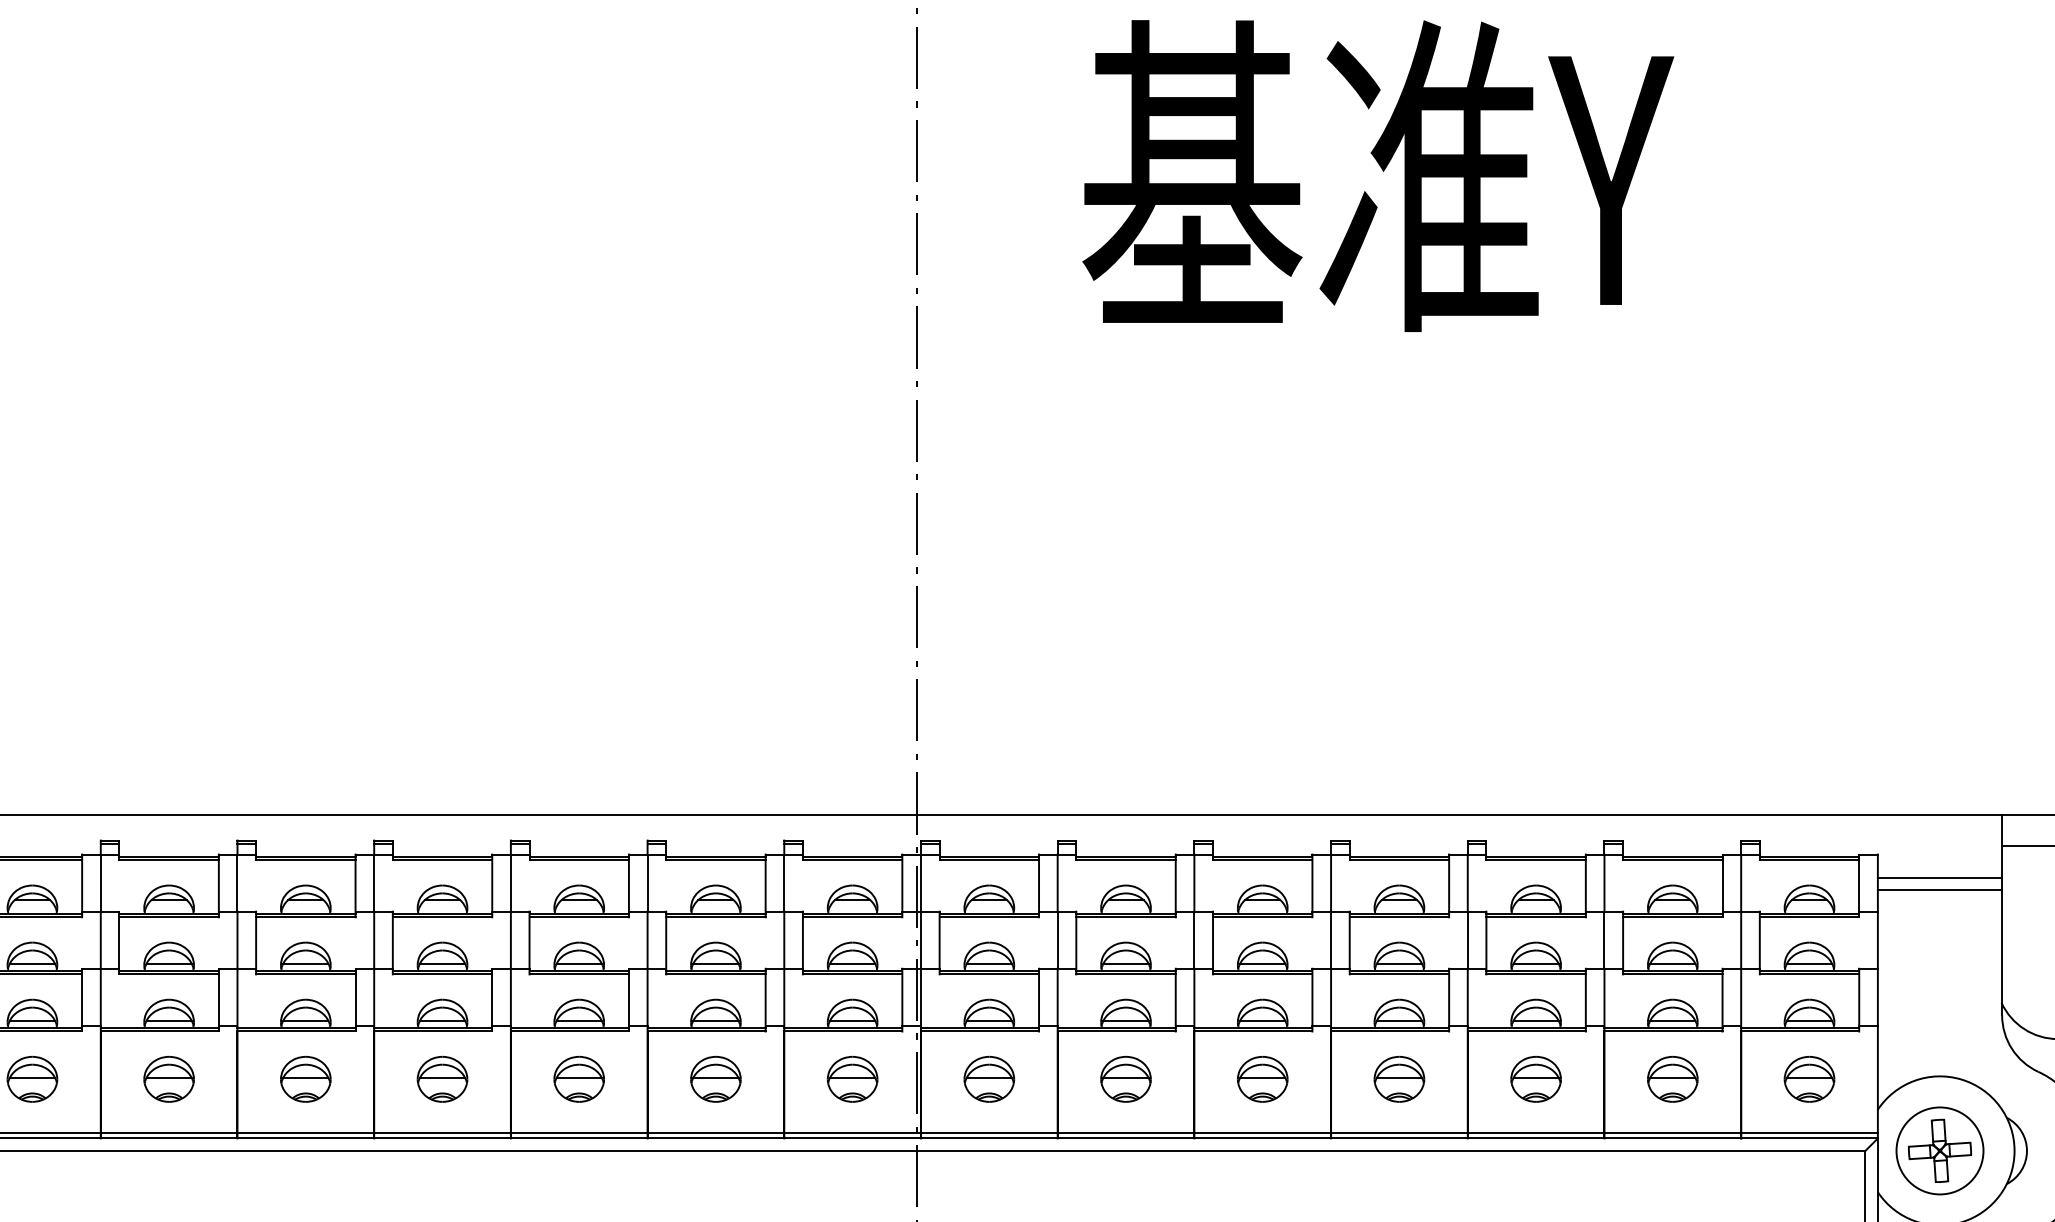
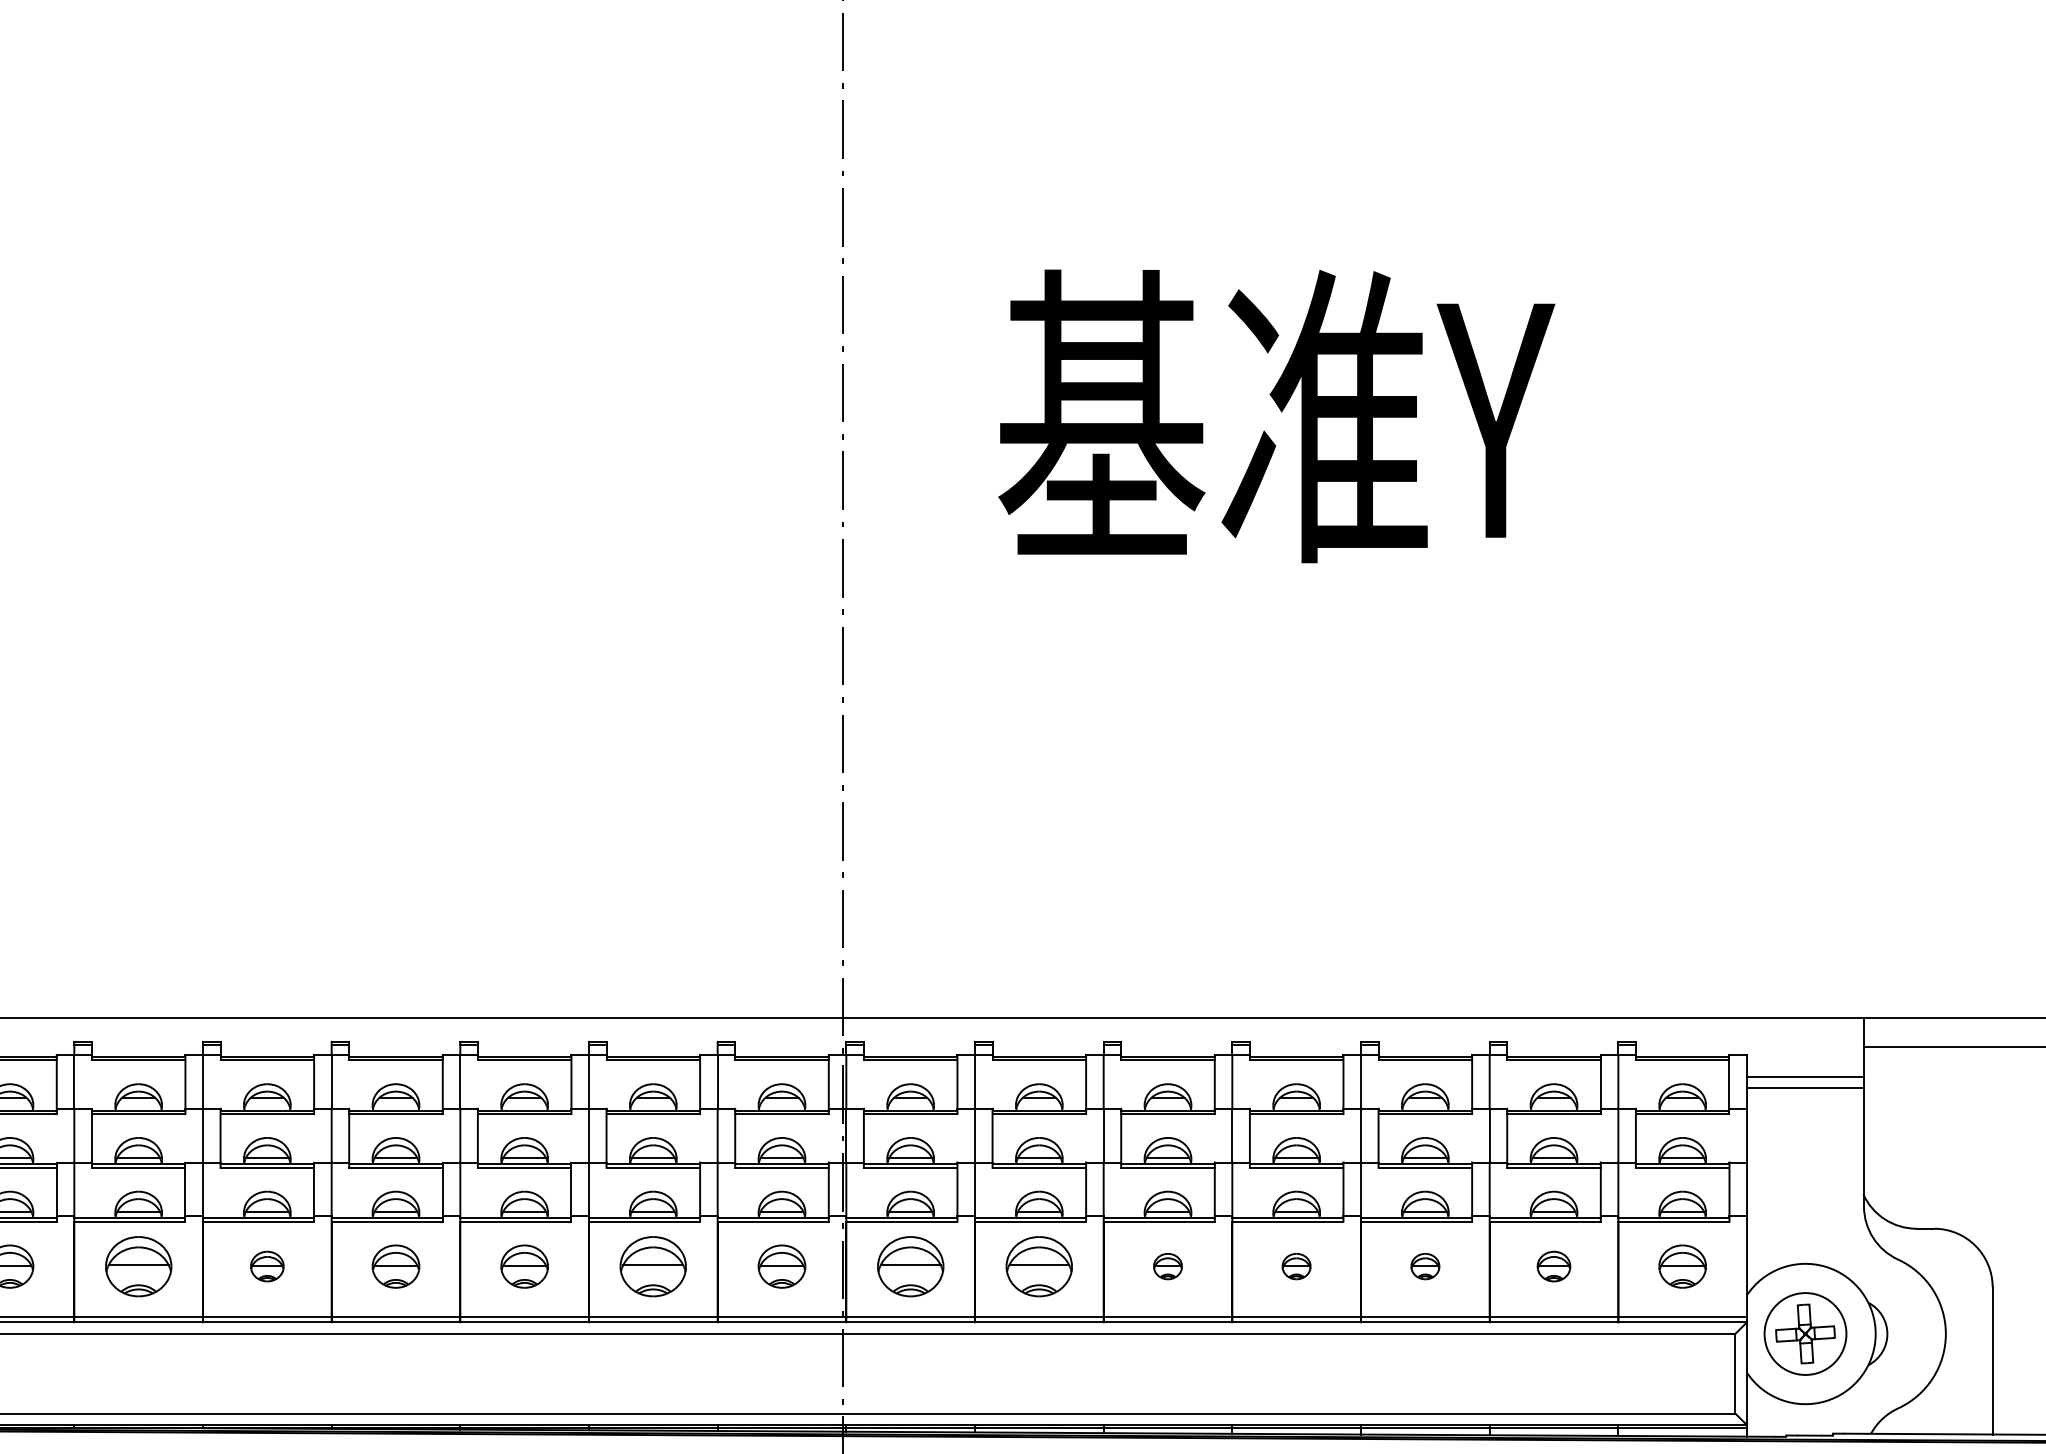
part: (168, 1079) -> (138, 1266), size x1.4
part: (306, 1079) -> (267, 1266), size x0.7
part: (716, 1079) -> (653, 1266), size x1.4
part: (989, 1079) -> (910, 1266), size x1.4
part: (1126, 1079) -> (1039, 1266), size x1.4
part: (1262, 1079) -> (1167, 1266), size x0.6
part: (1399, 1079) -> (1296, 1266), size x0.6
part: (1536, 1079) -> (1425, 1266), size x0.6
part: (1672, 1079) -> (1553, 1266), size x0.7

